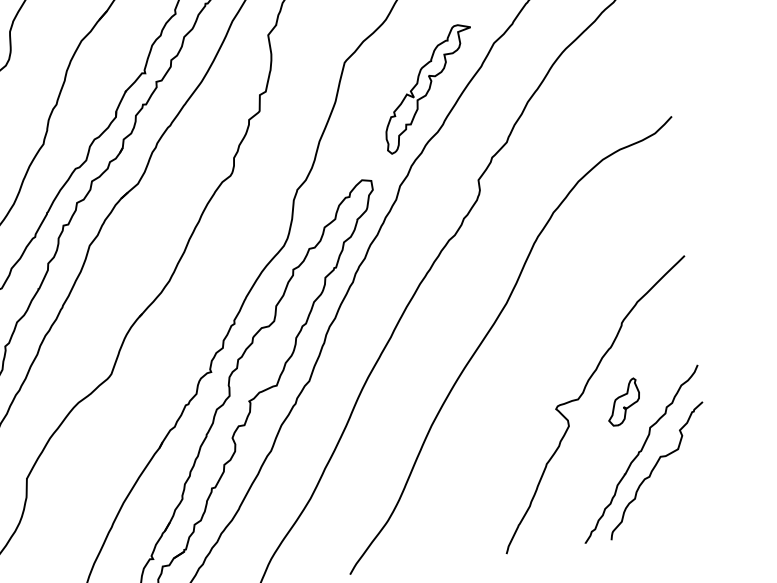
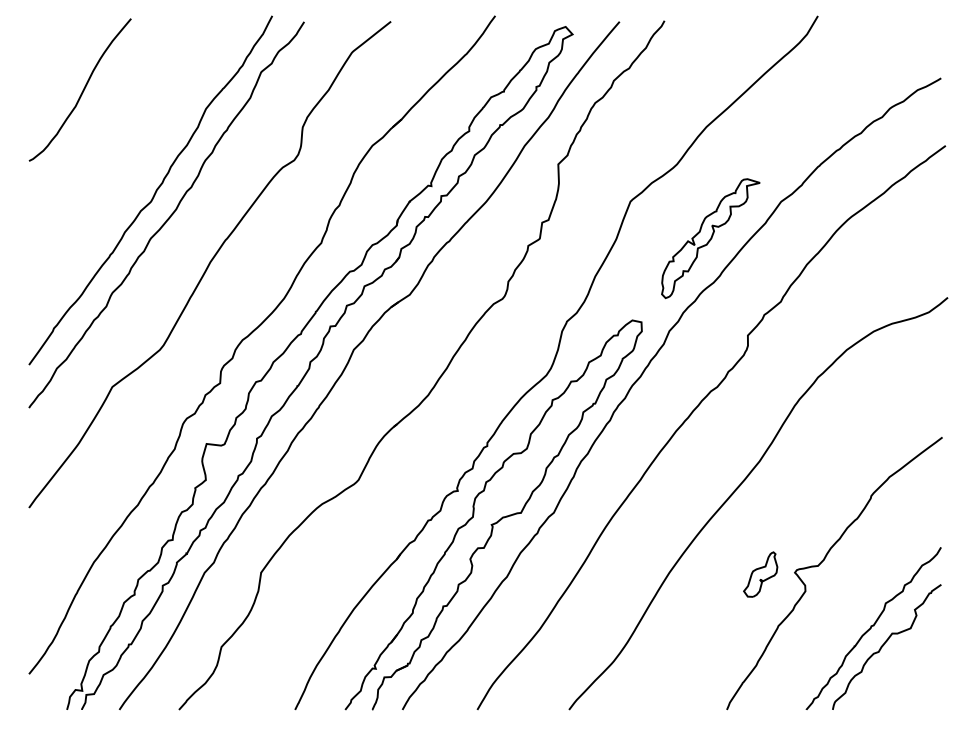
part: (623, 402) -> (760, 574), moved

